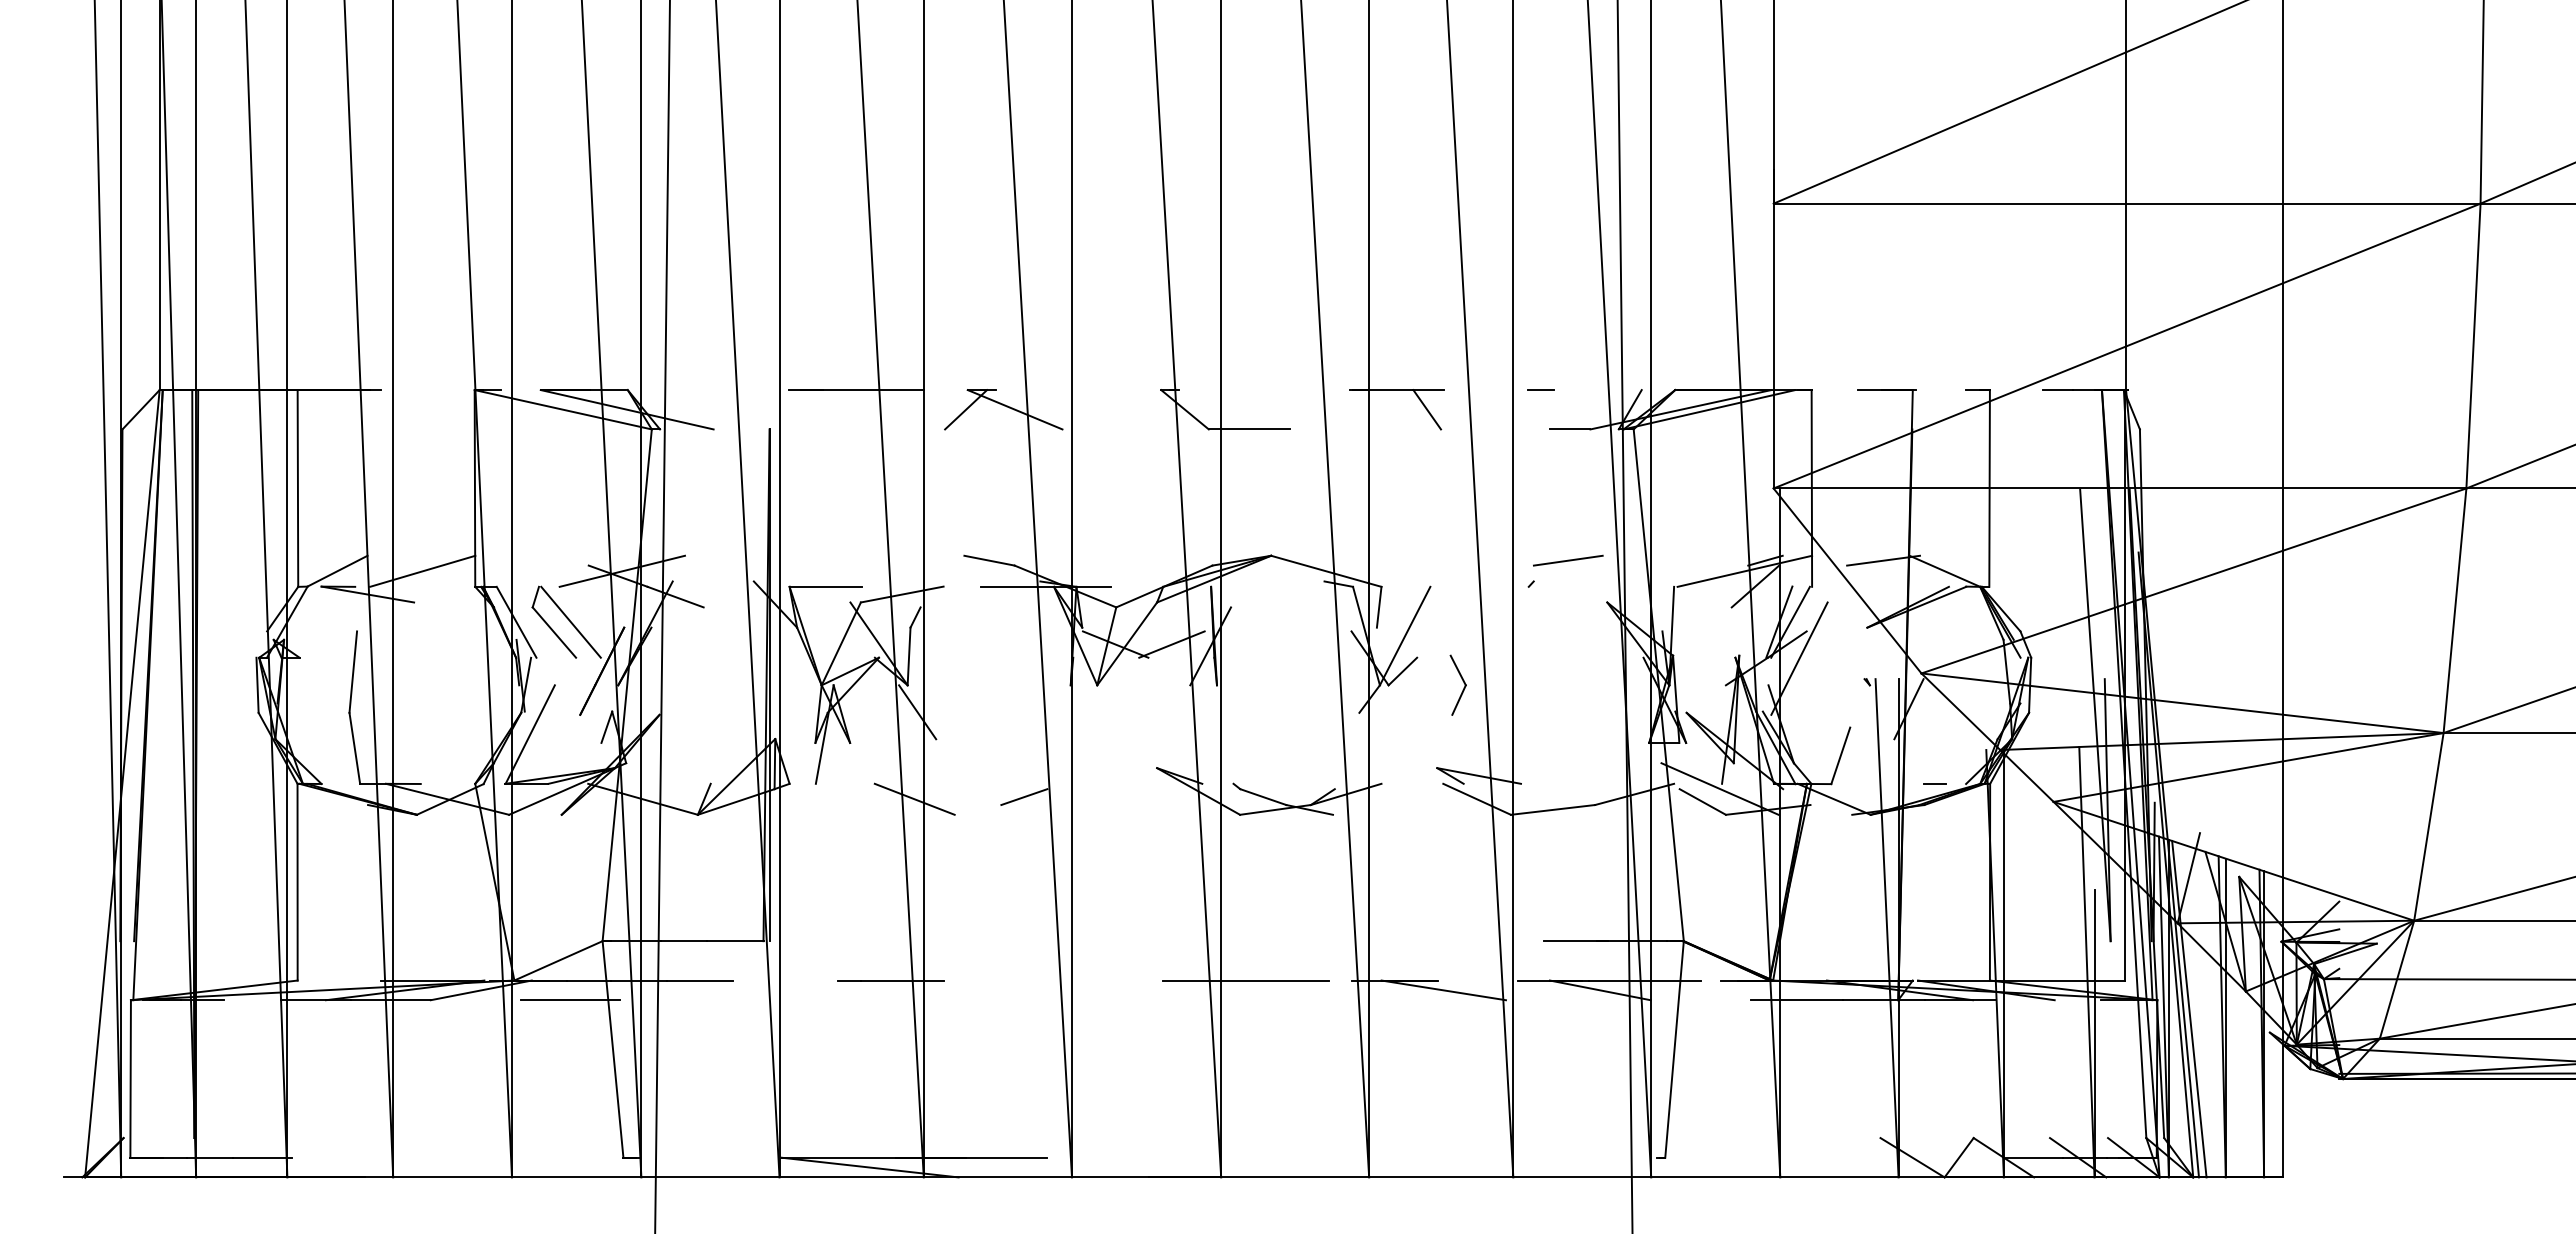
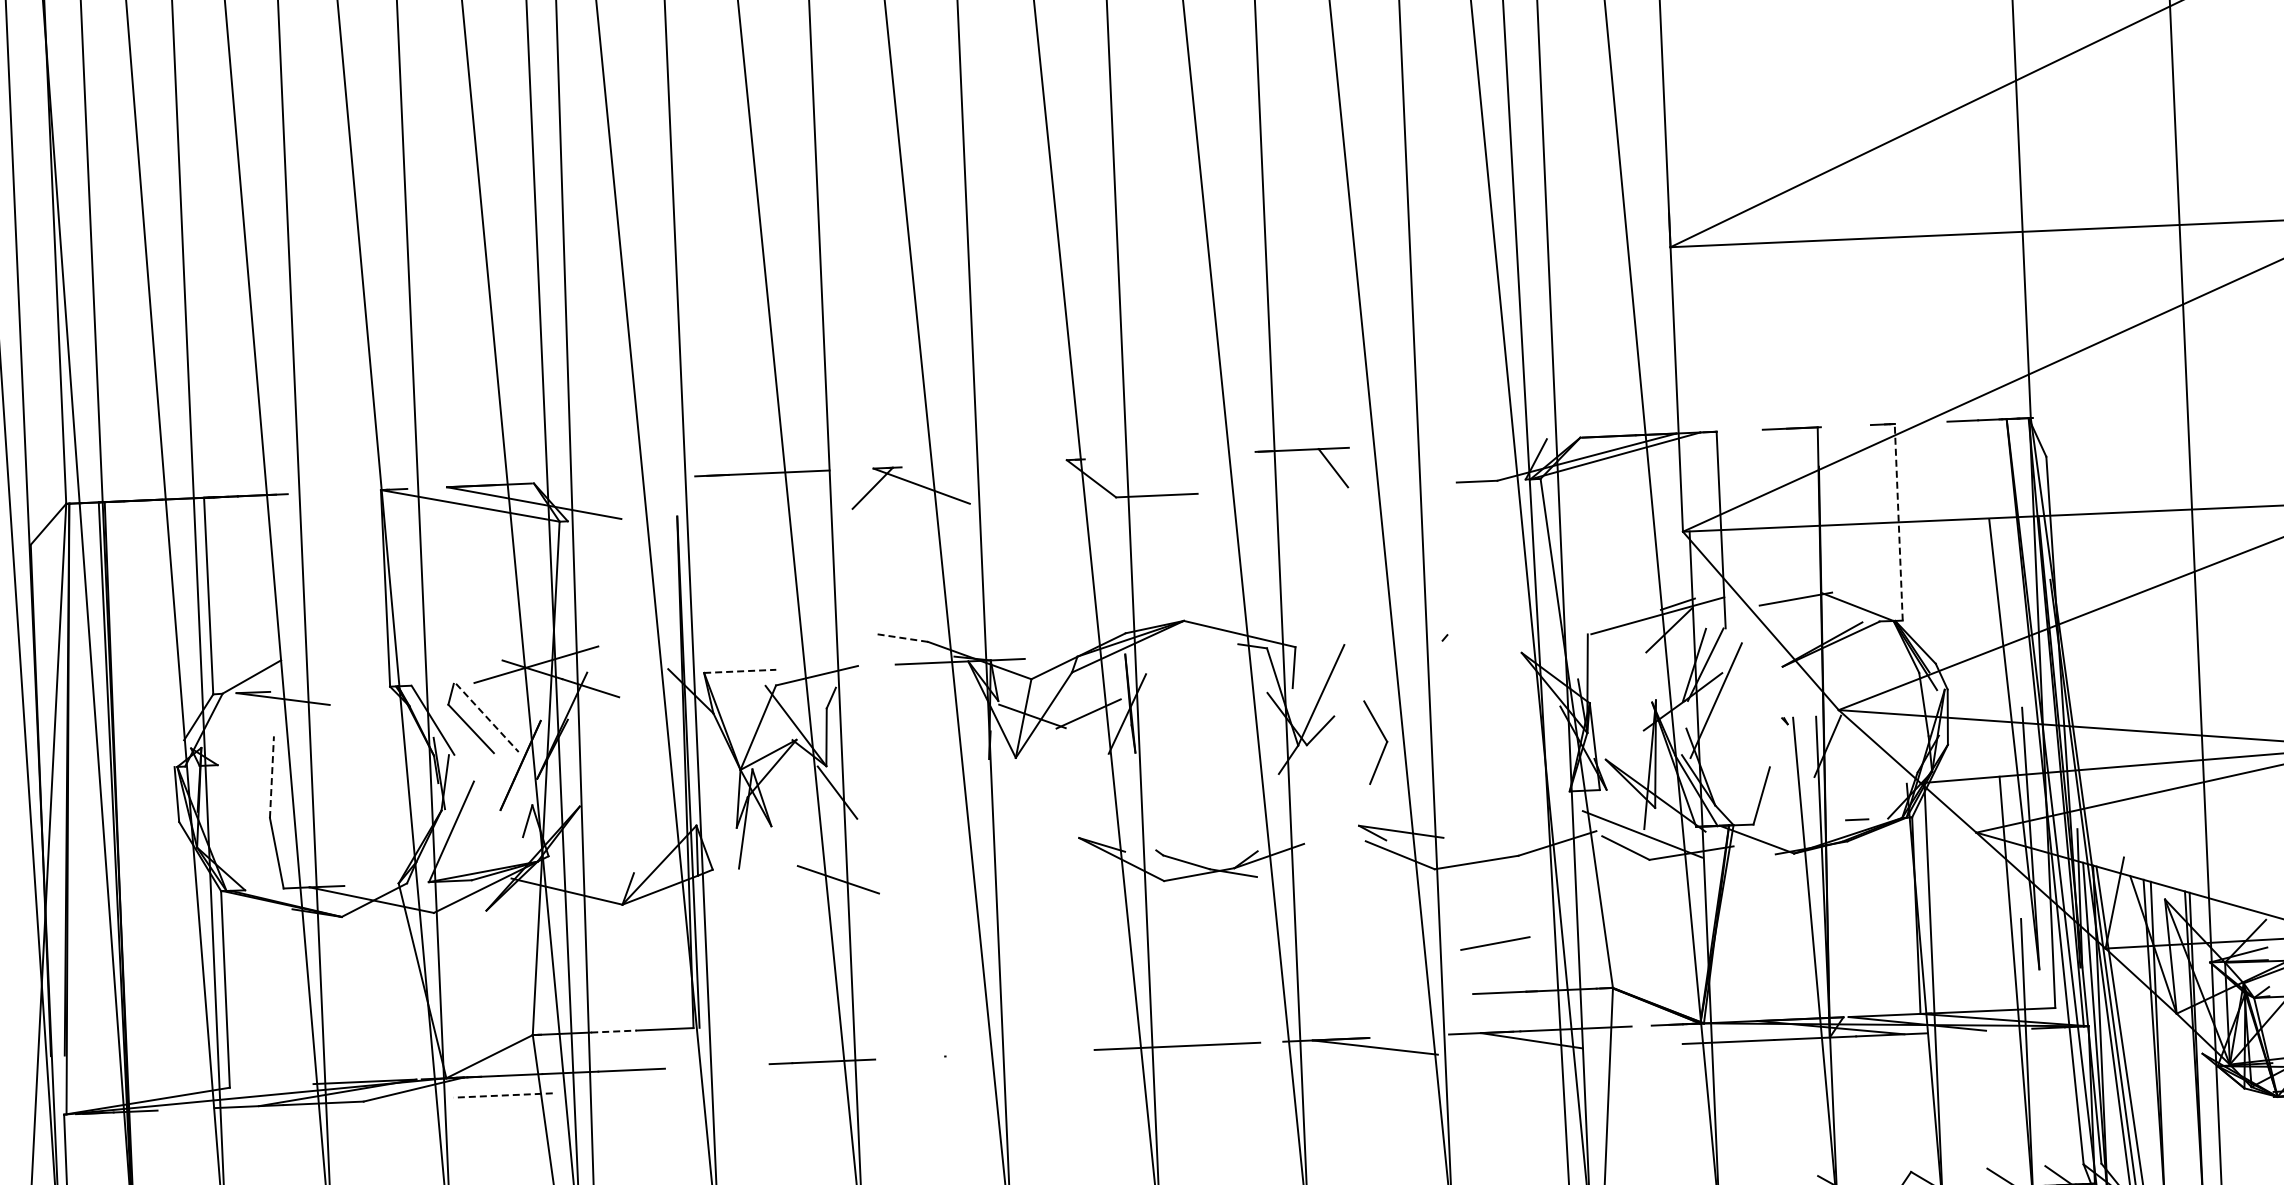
line: (1540, 390) -> (1445, 444), removed
line: (1989, 487) -> (1898, 521), solid -> dashed
line: (989, 560) -> (902, 637), solid -> dashed
line: (1568, 560) -> (1495, 943), moved
line: (422, 570) -> (336, 672), removed
line: (826, 586) -> (741, 670), solid -> dashed
line: (571, 622) -> (487, 718), solid -> dashed
line: (353, 672) -> (272, 777), solid -> dashed
part: (1457, 684) -> (1375, 741), size x1.4
line: (1024, 797) -> (948, 873), removed
line: (683, 941) -> (613, 1031), solid -> dashed
line: (570, 1000) -> (503, 1095), solid -> dashed

